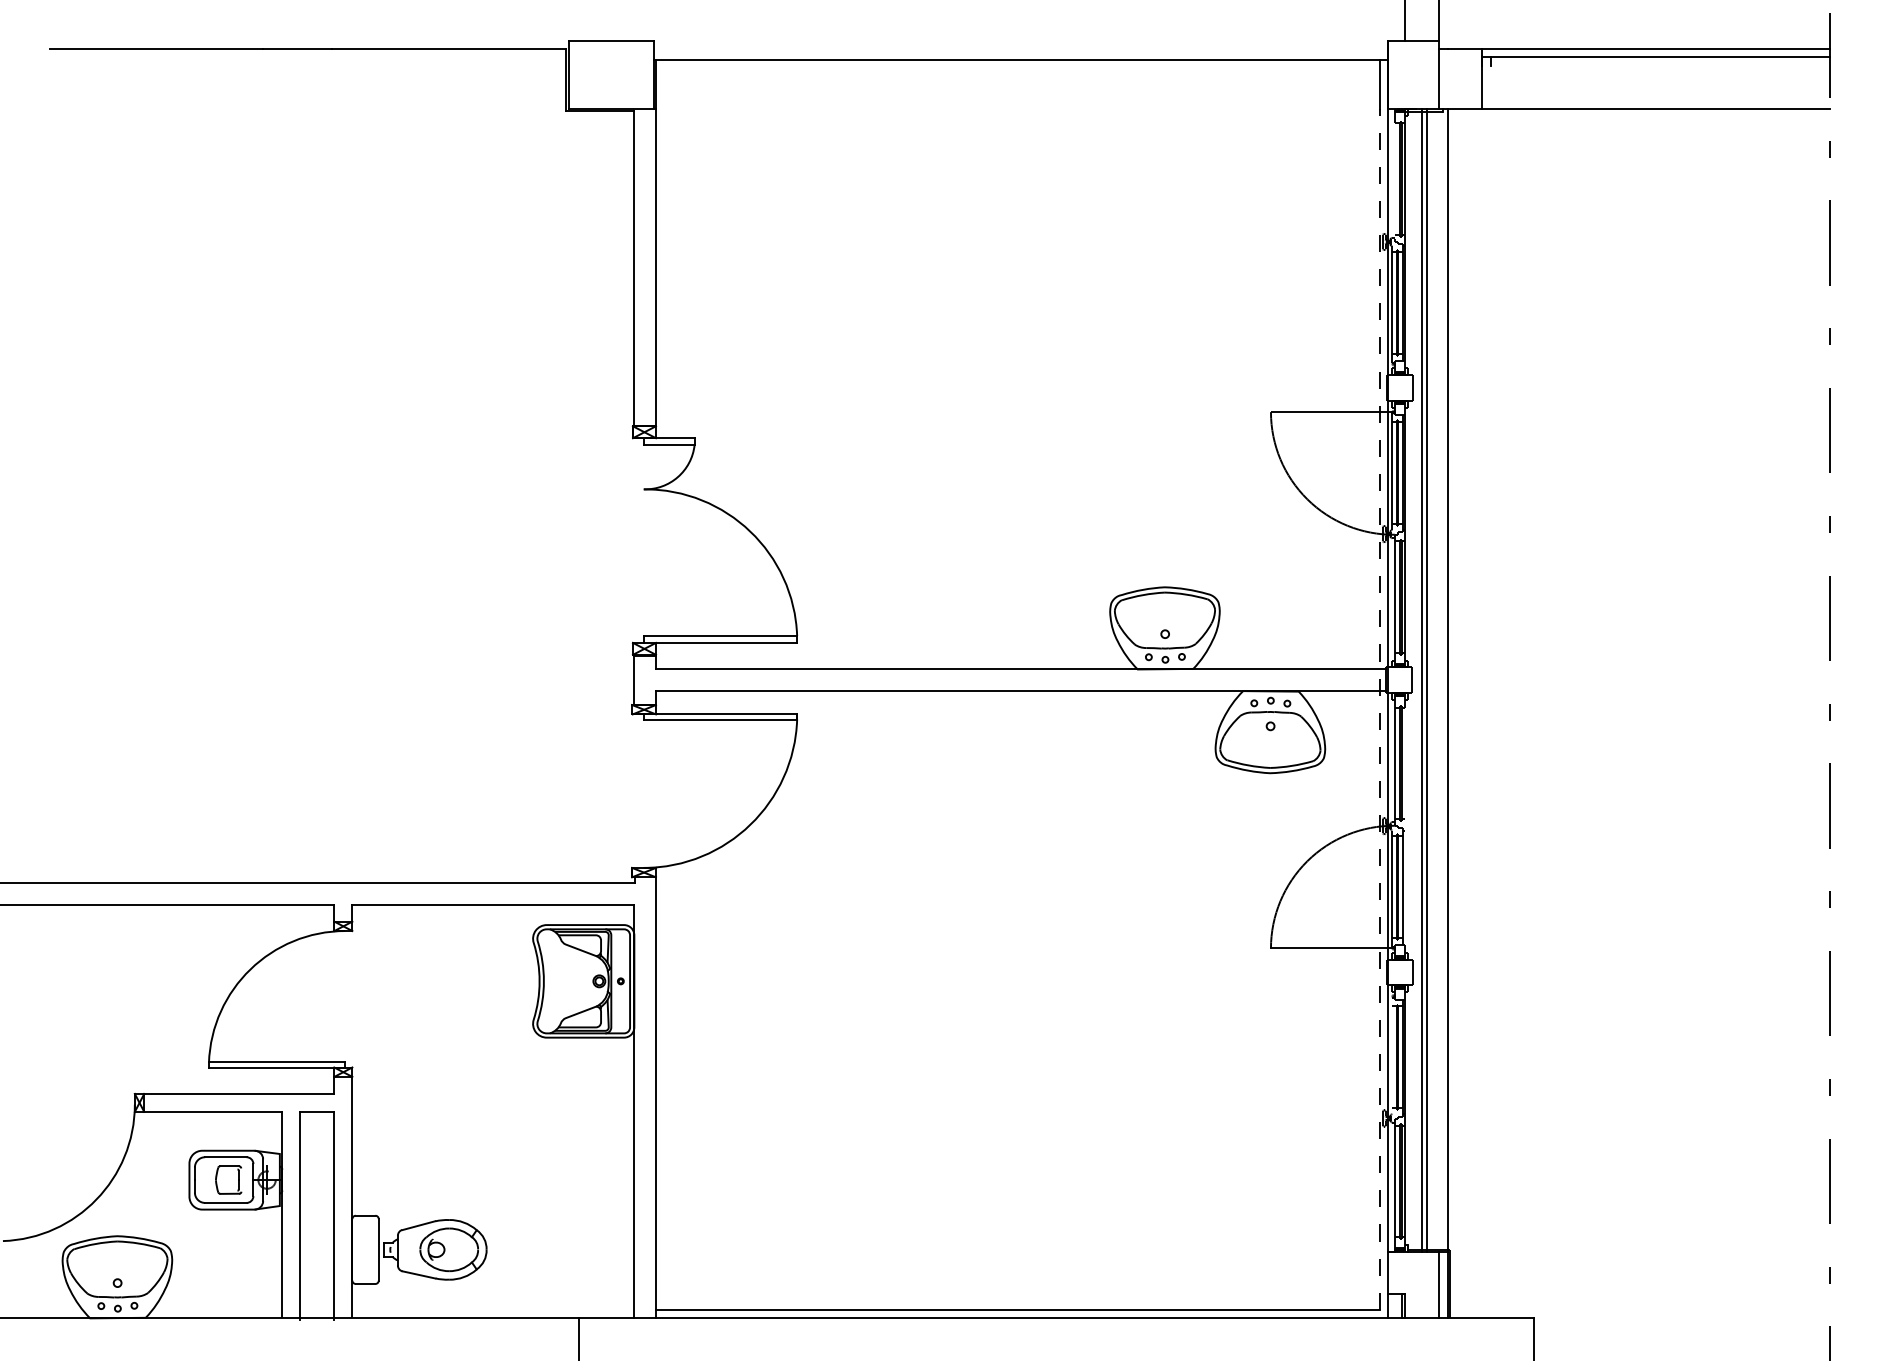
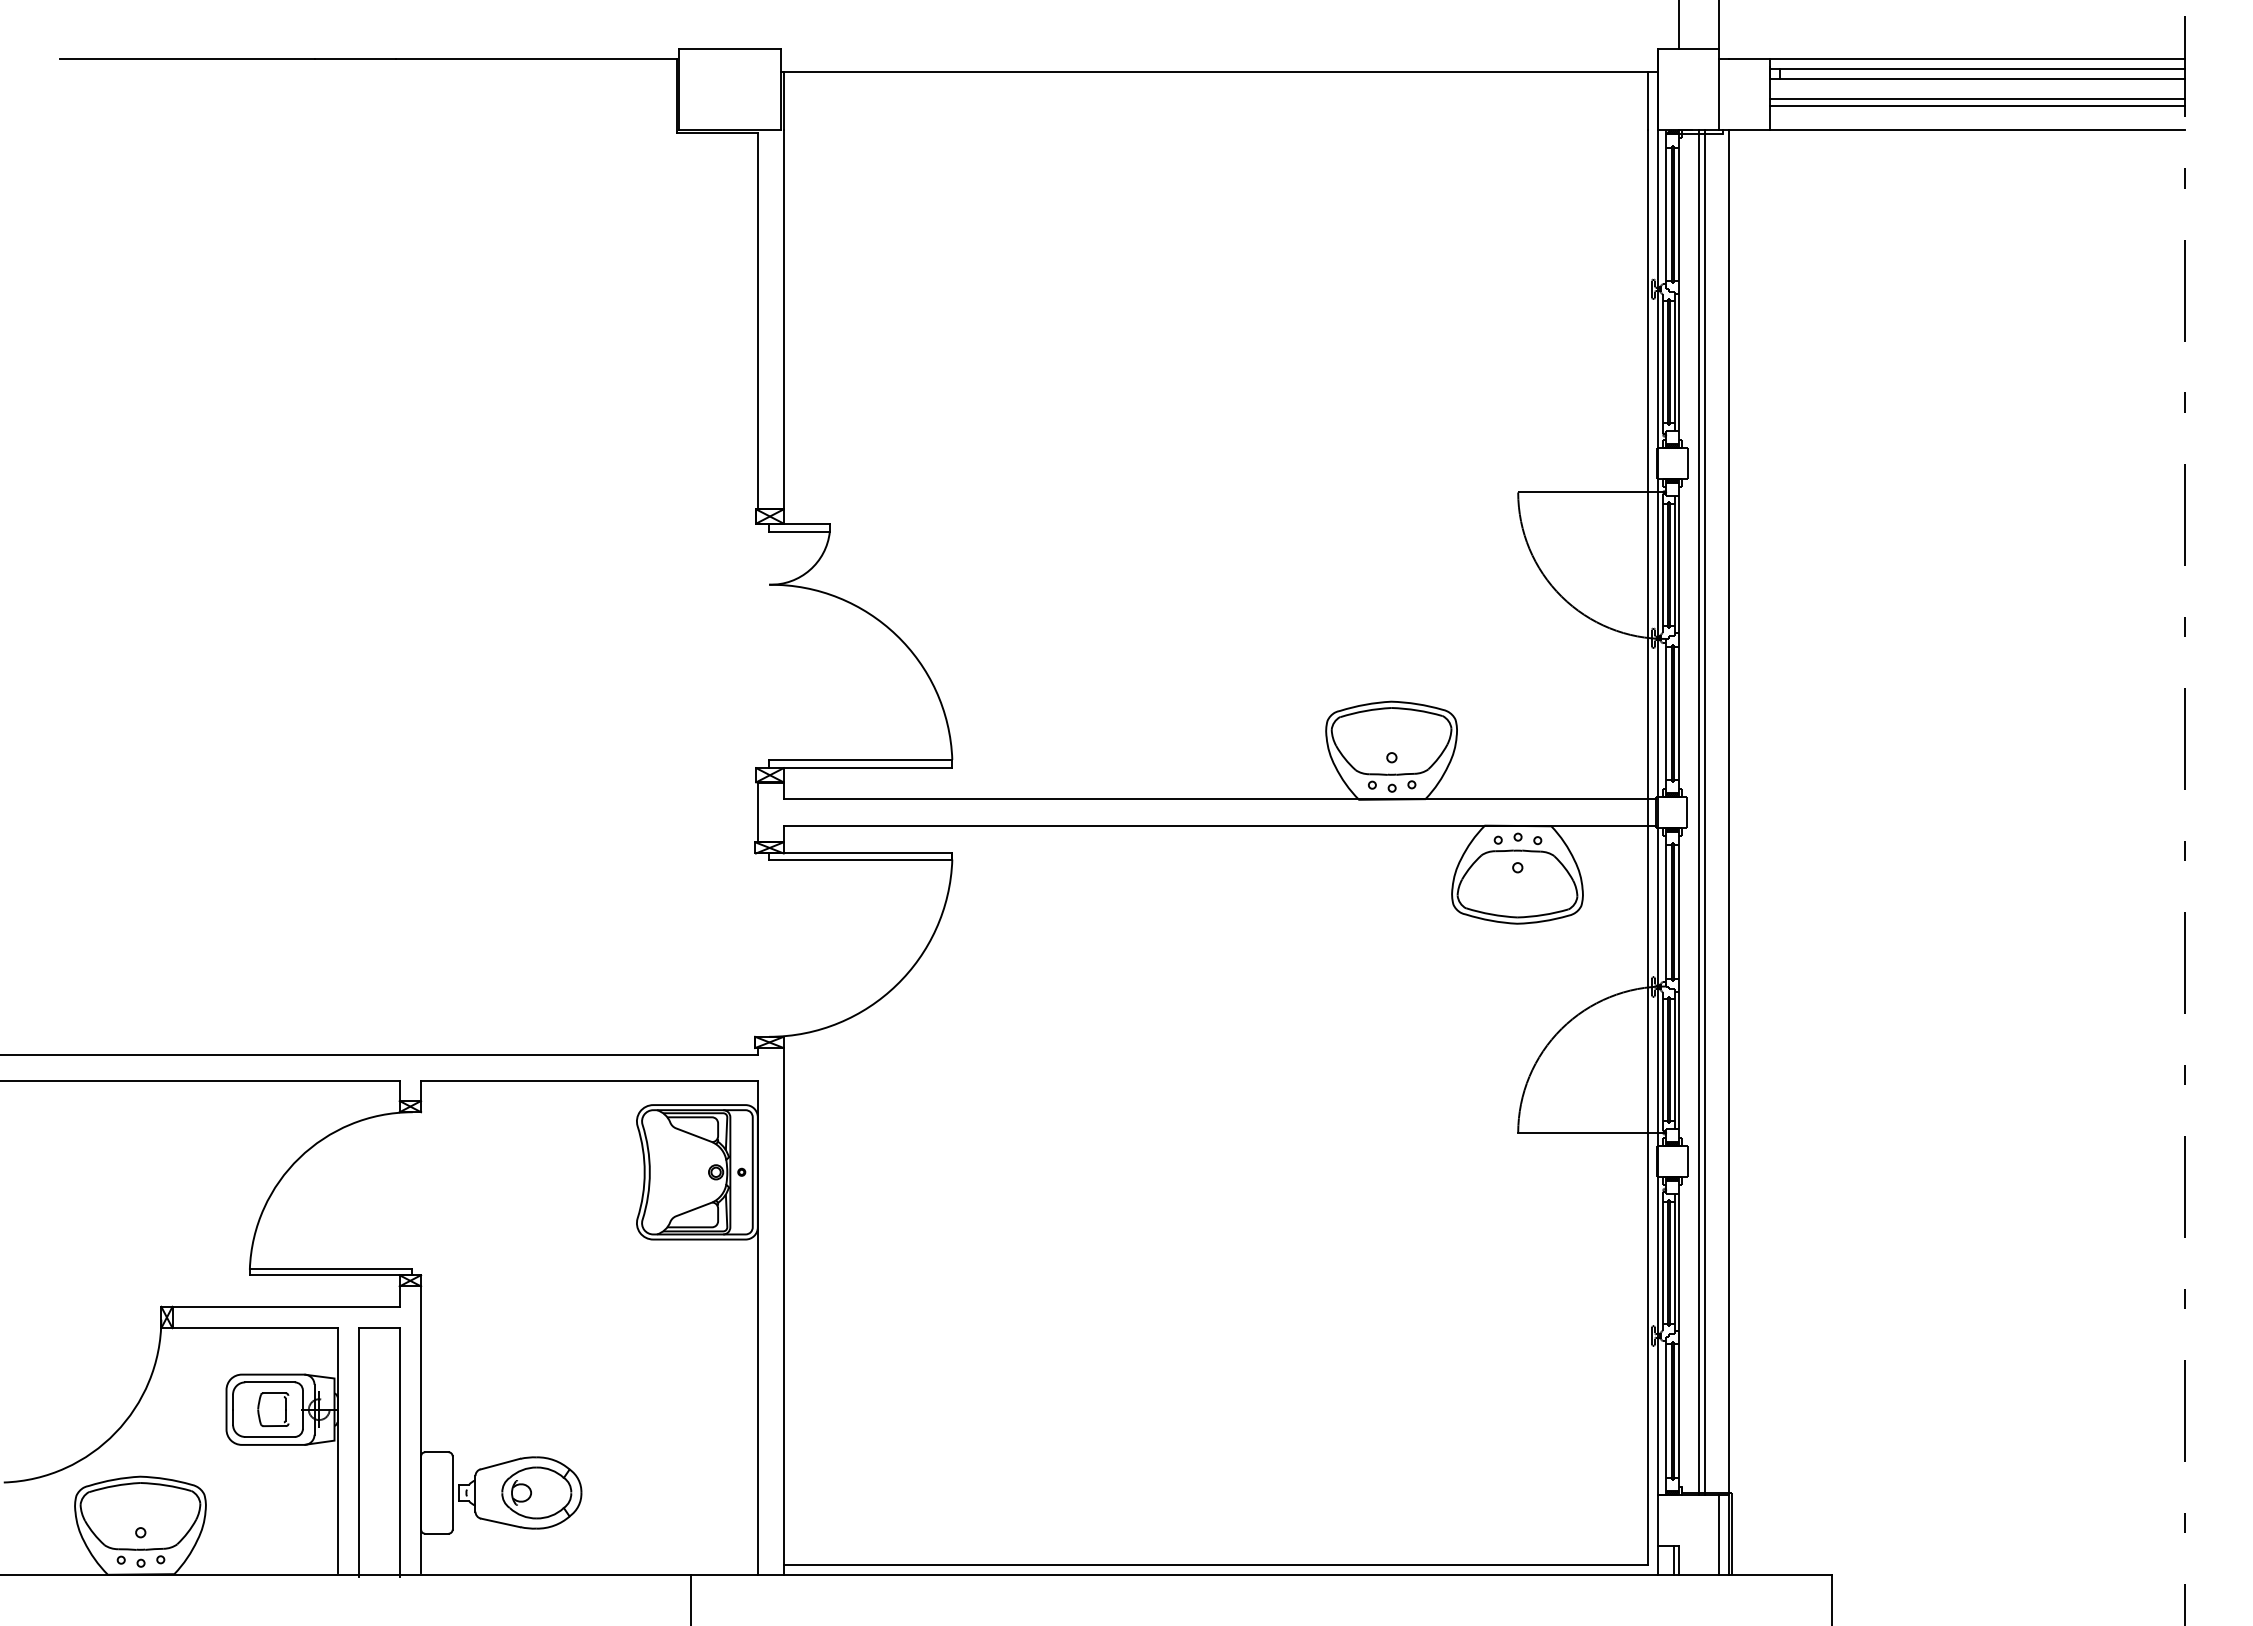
line: (1655, 66) -> (1977, 79), added
line: (1655, 83) -> (1977, 99), added
line: (1655, 88) -> (1977, 105), added
line: (1395, 181) -> (1666, 217), added
line: (1379, 708) -> (1647, 846), dashed -> solid
line: (1405, 825) -> (1678, 986), added
line: (1392, 1055) -> (1663, 1260), added

